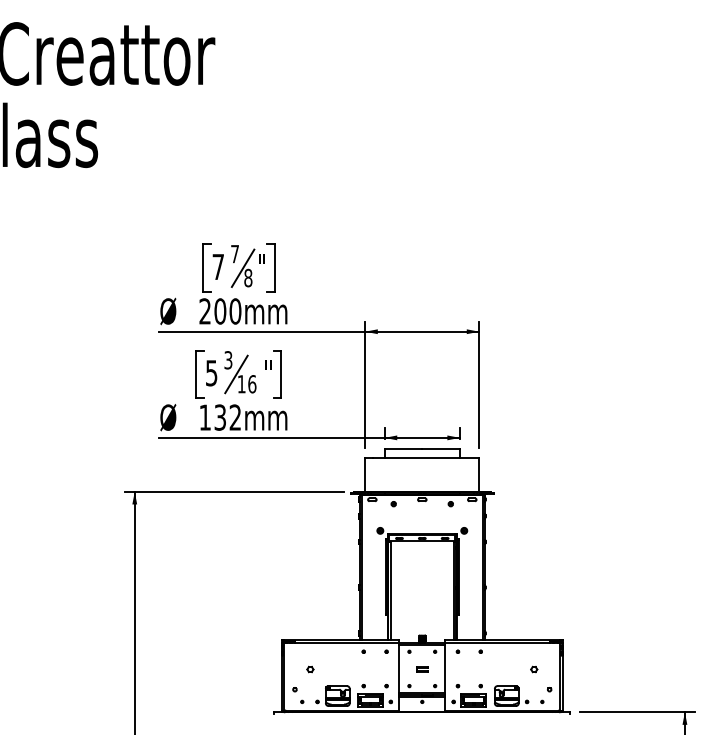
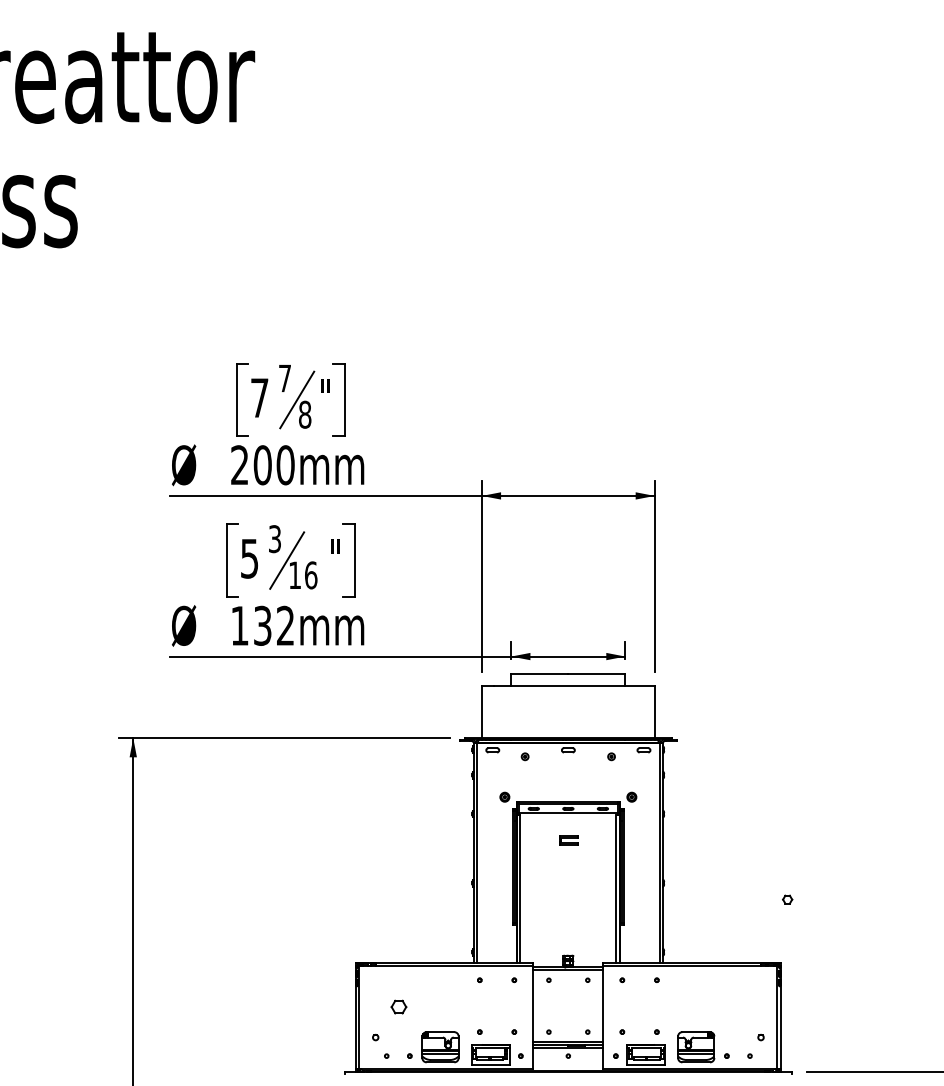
part: (310, 669) -> (399, 1007), size x1.6
part: (422, 669) -> (568, 840), moved
part: (534, 669) -> (788, 899), moved

